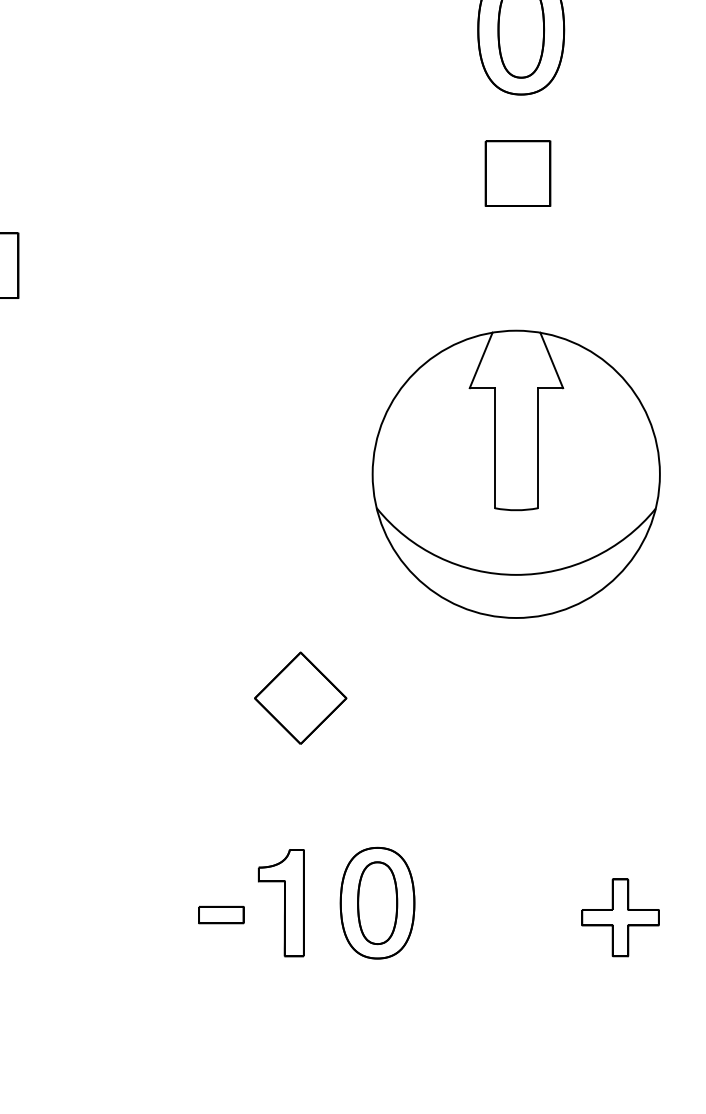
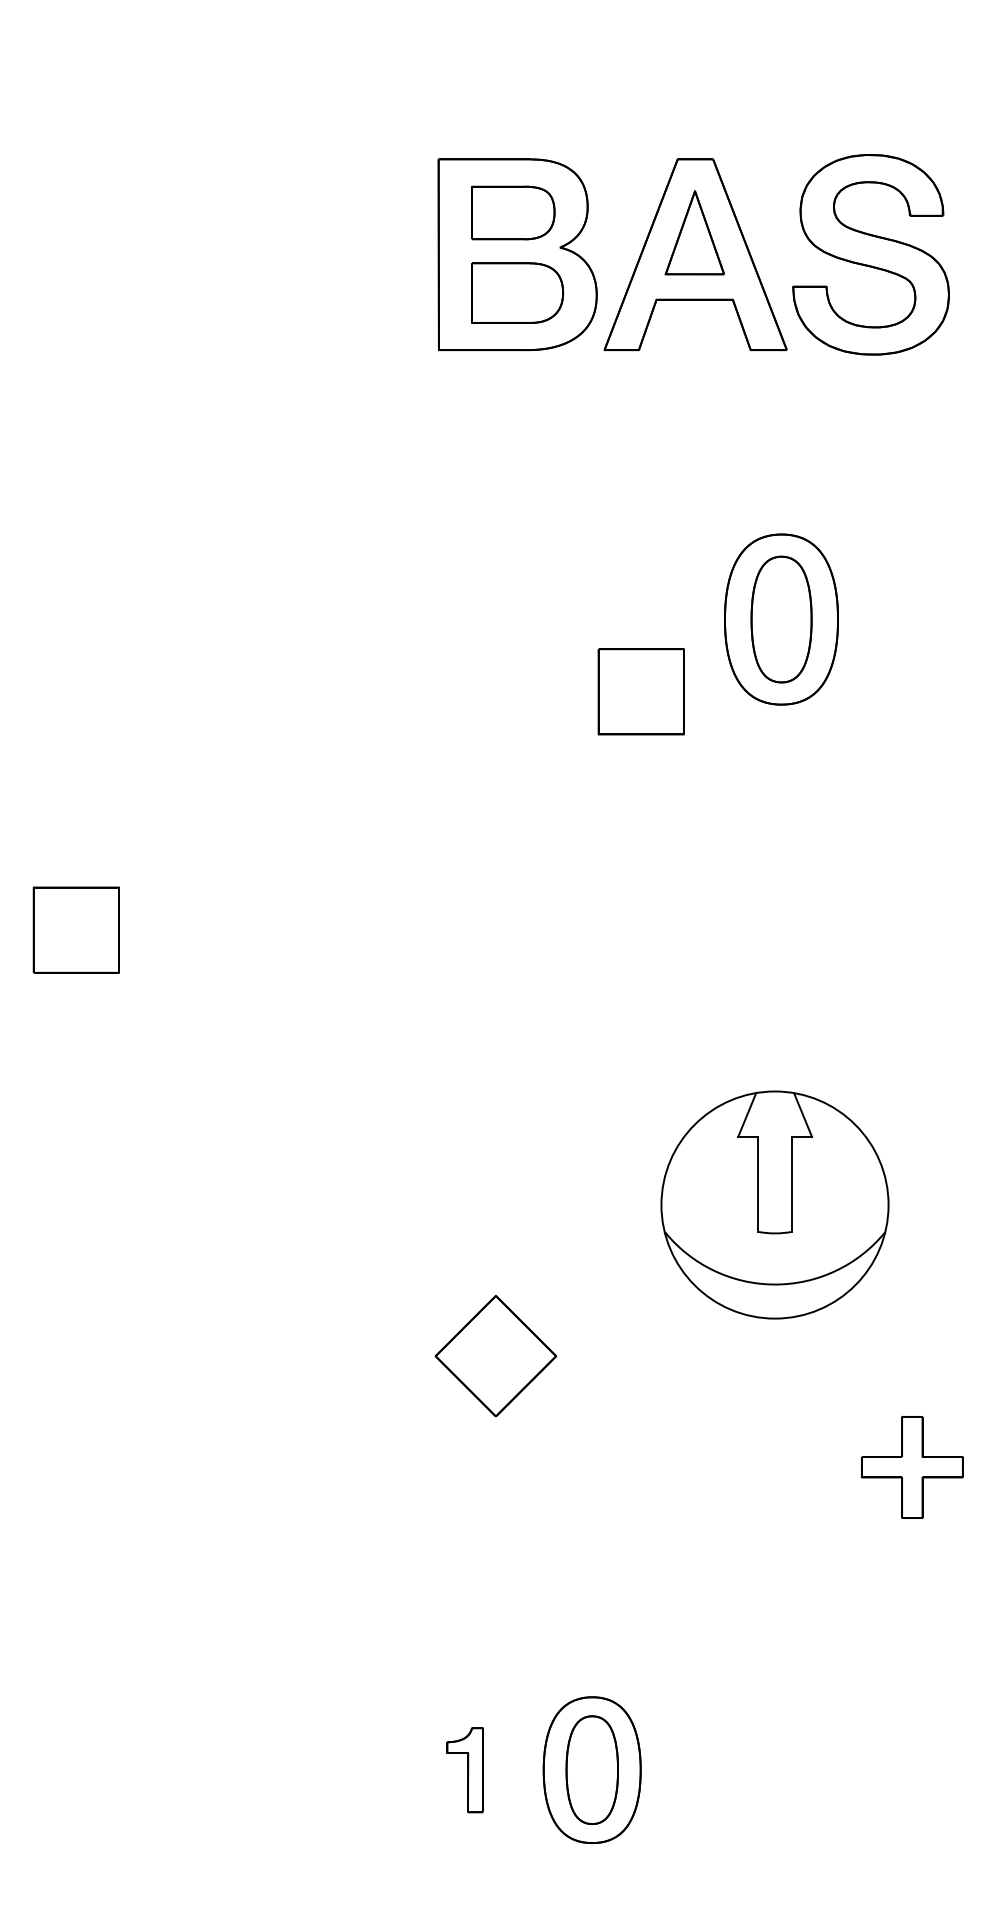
part: (517, 173) -> (640, 691), moved
part: (515, 473) -> (774, 1204), size x0.6
part: (300, 697) -> (495, 1355), moved
part: (280, 903) -> (464, 1770), size x0.6
part: (221, 914) -> (386, 1785), removed
part: (619, 917) -> (911, 1467), moved

